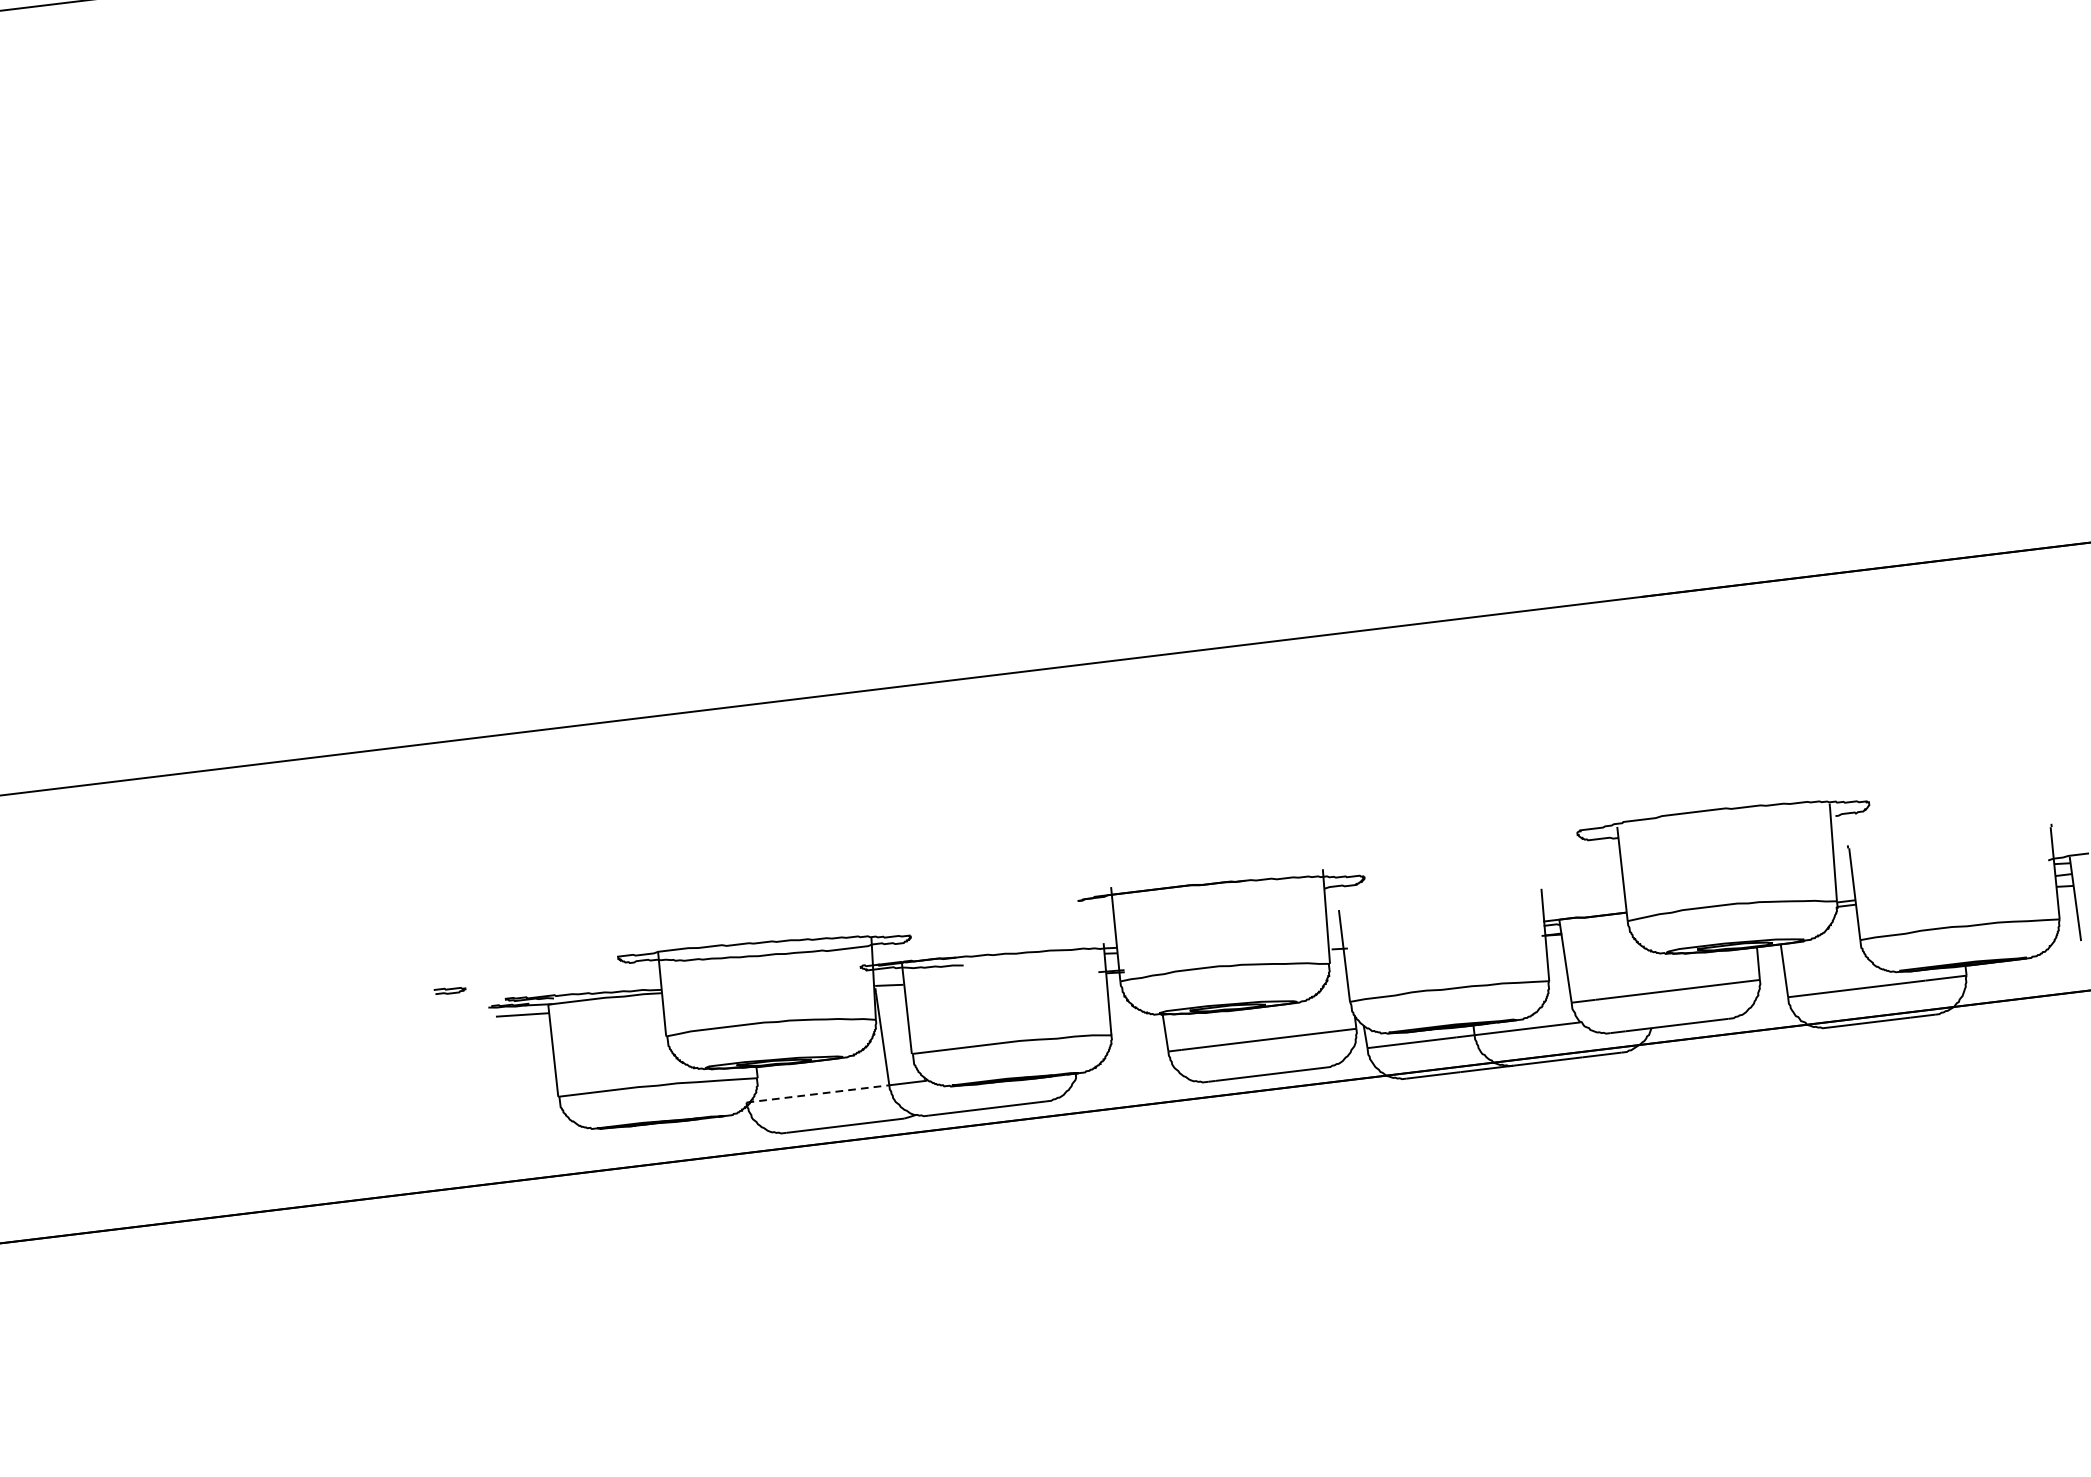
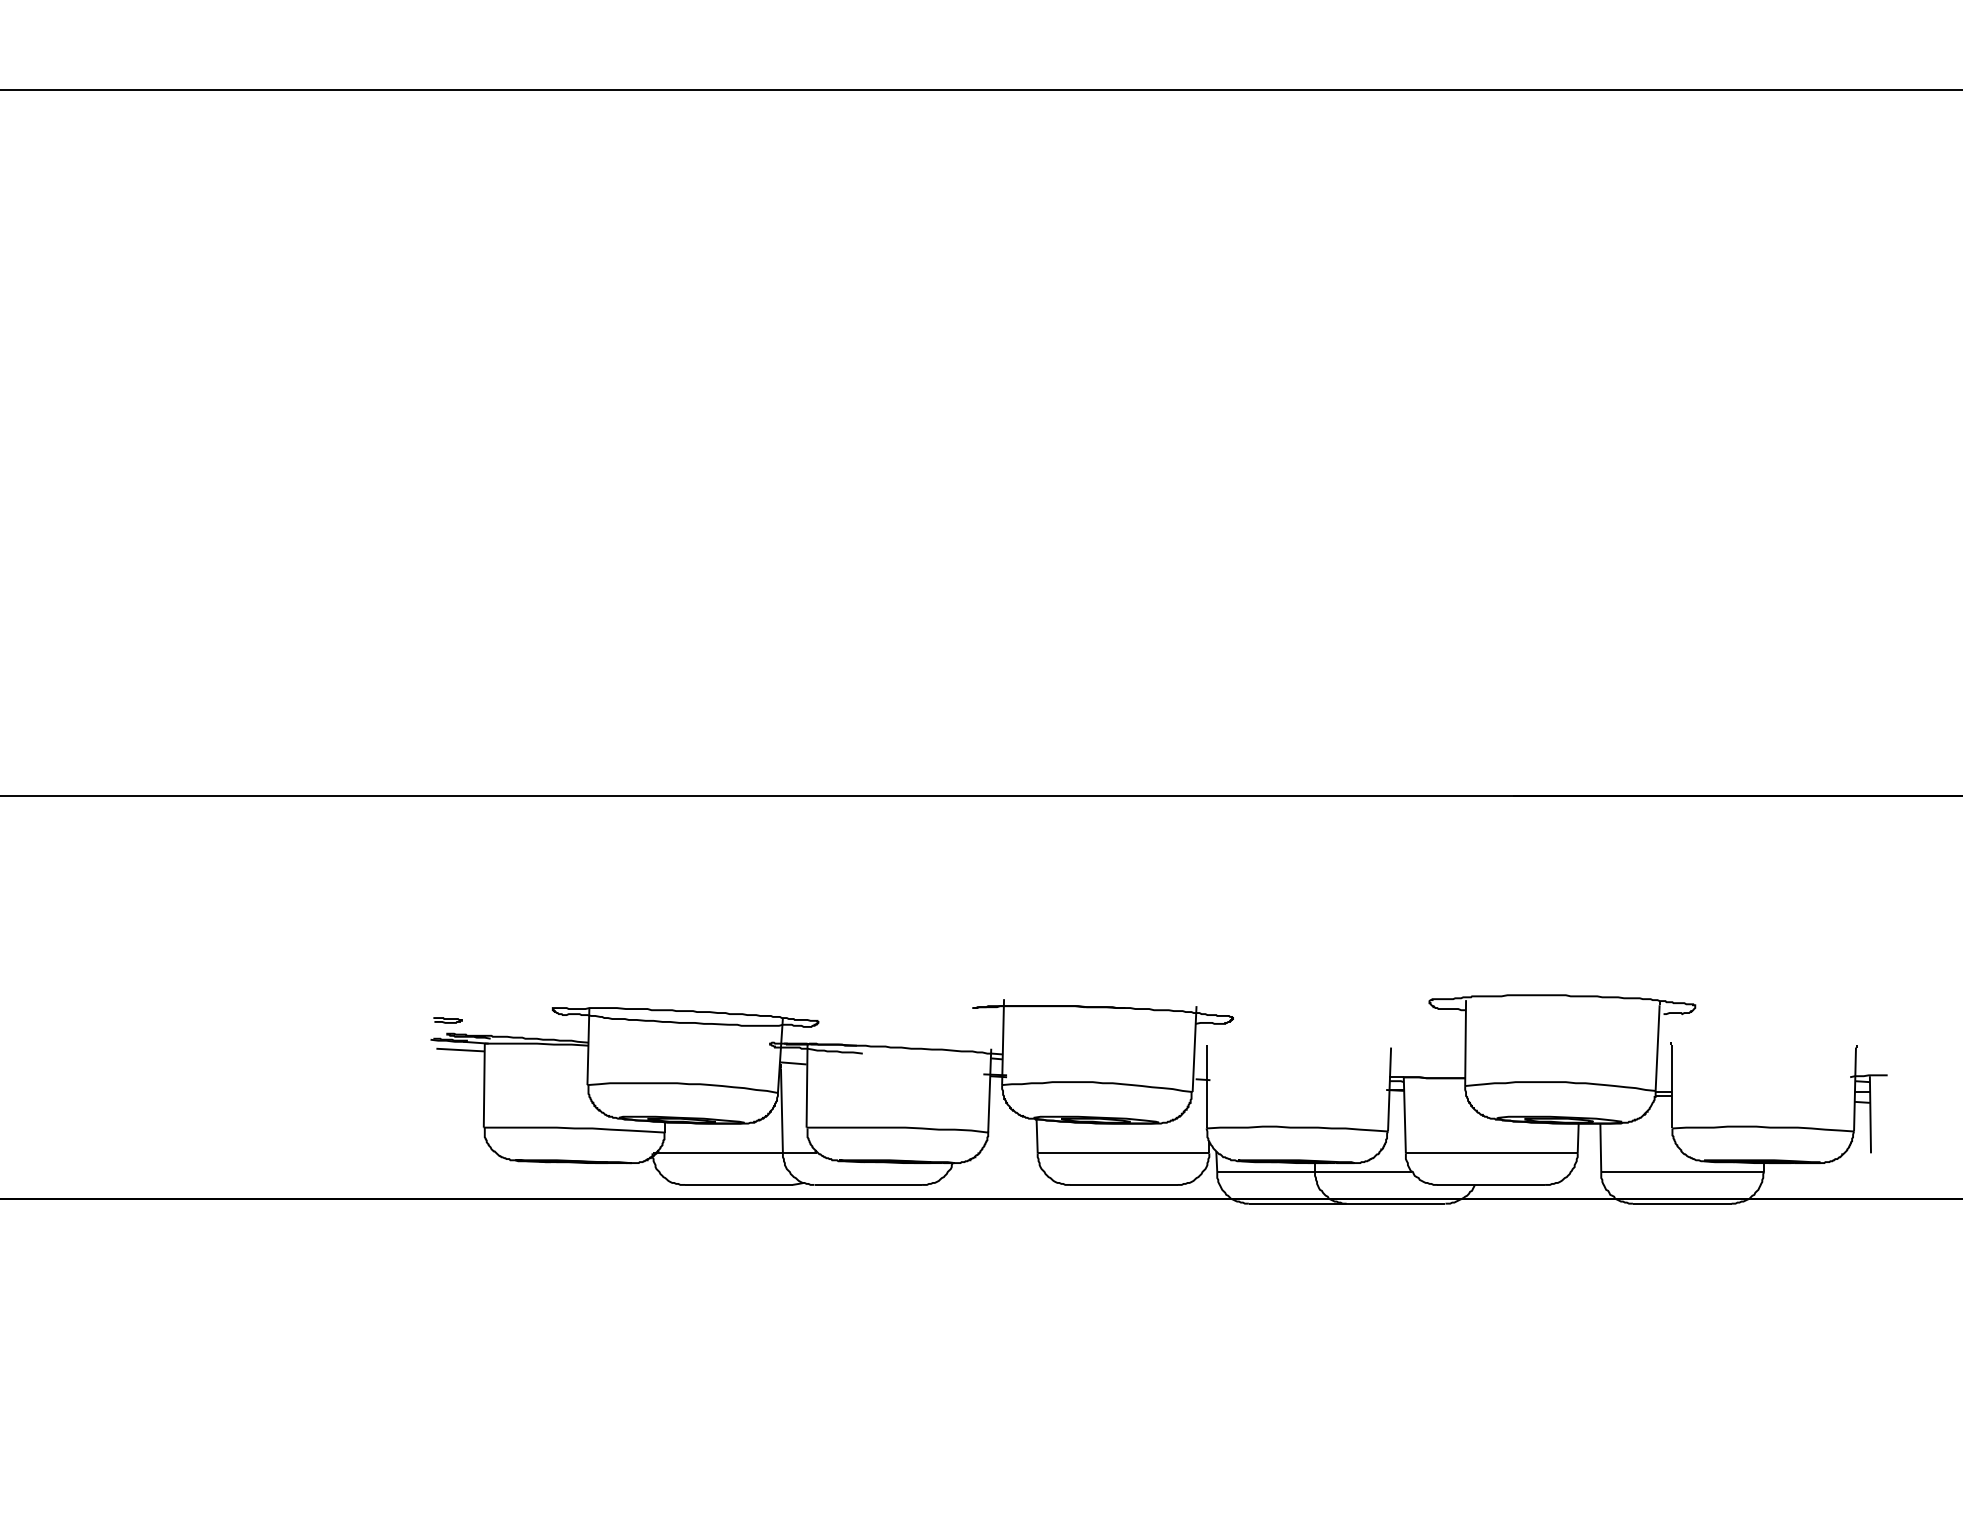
curve: (449, 989) -> (447, 1019), moved
line: (818, 1094) -> (718, 1153), dashed -> solid

